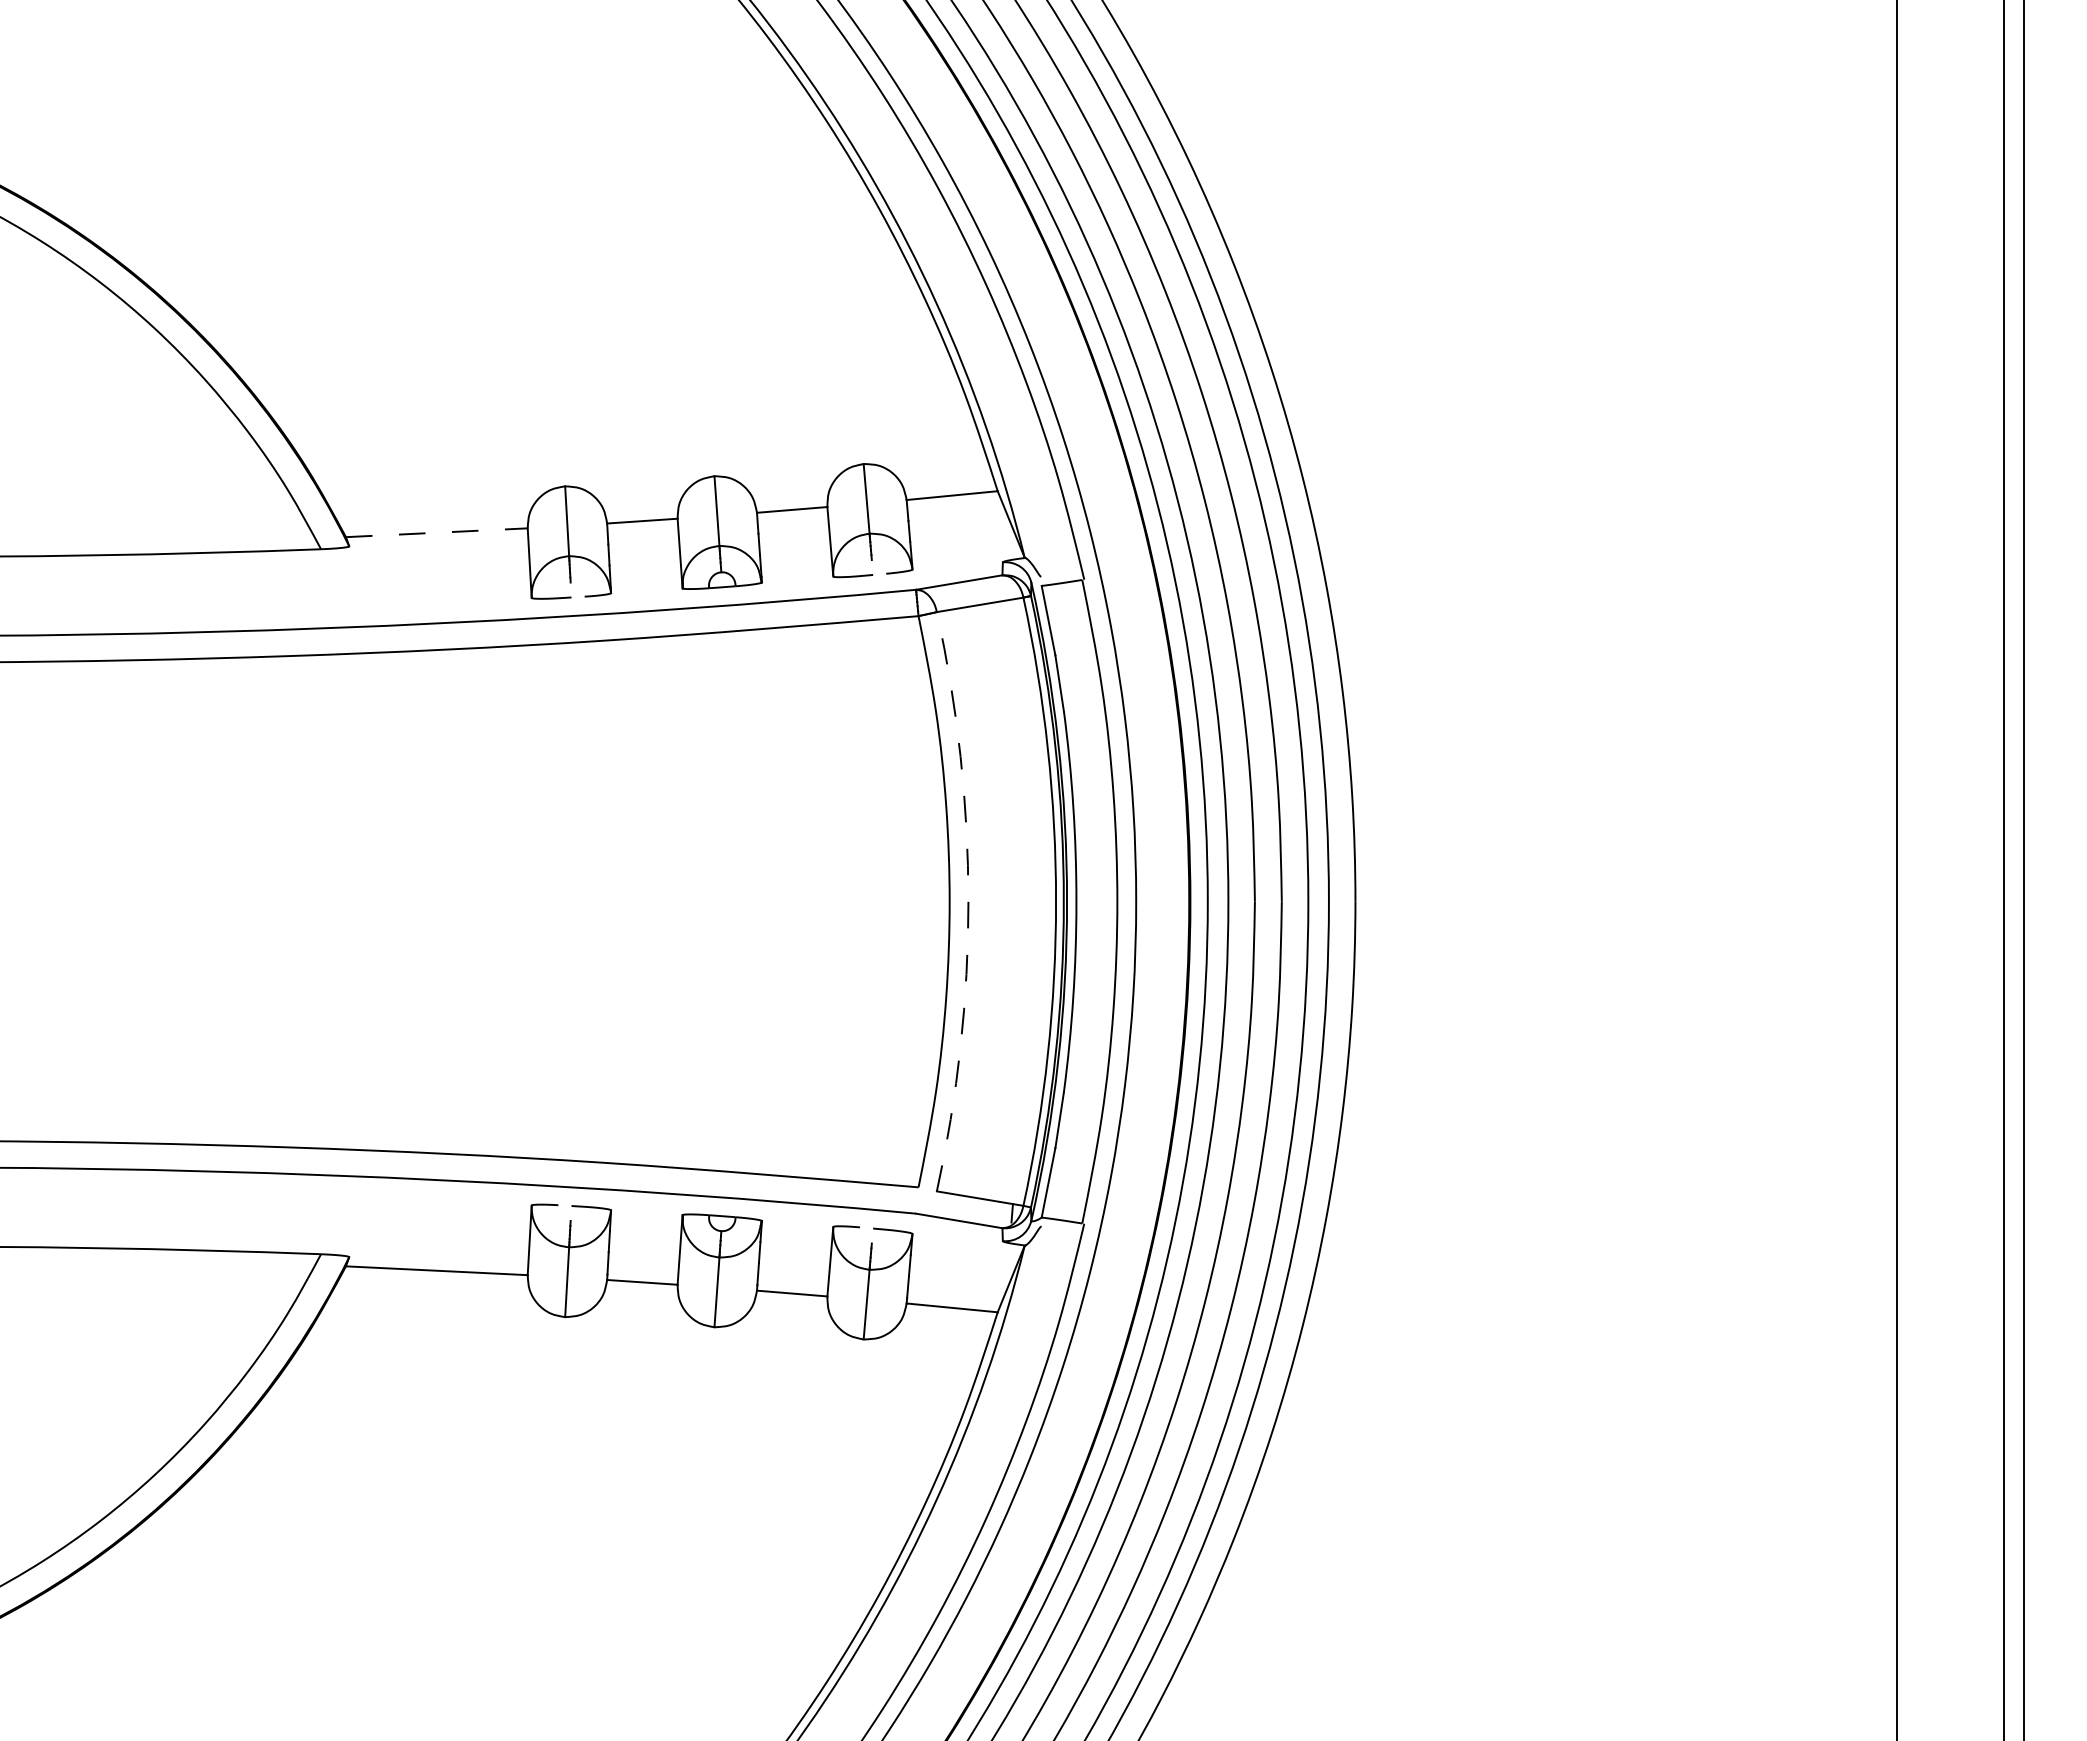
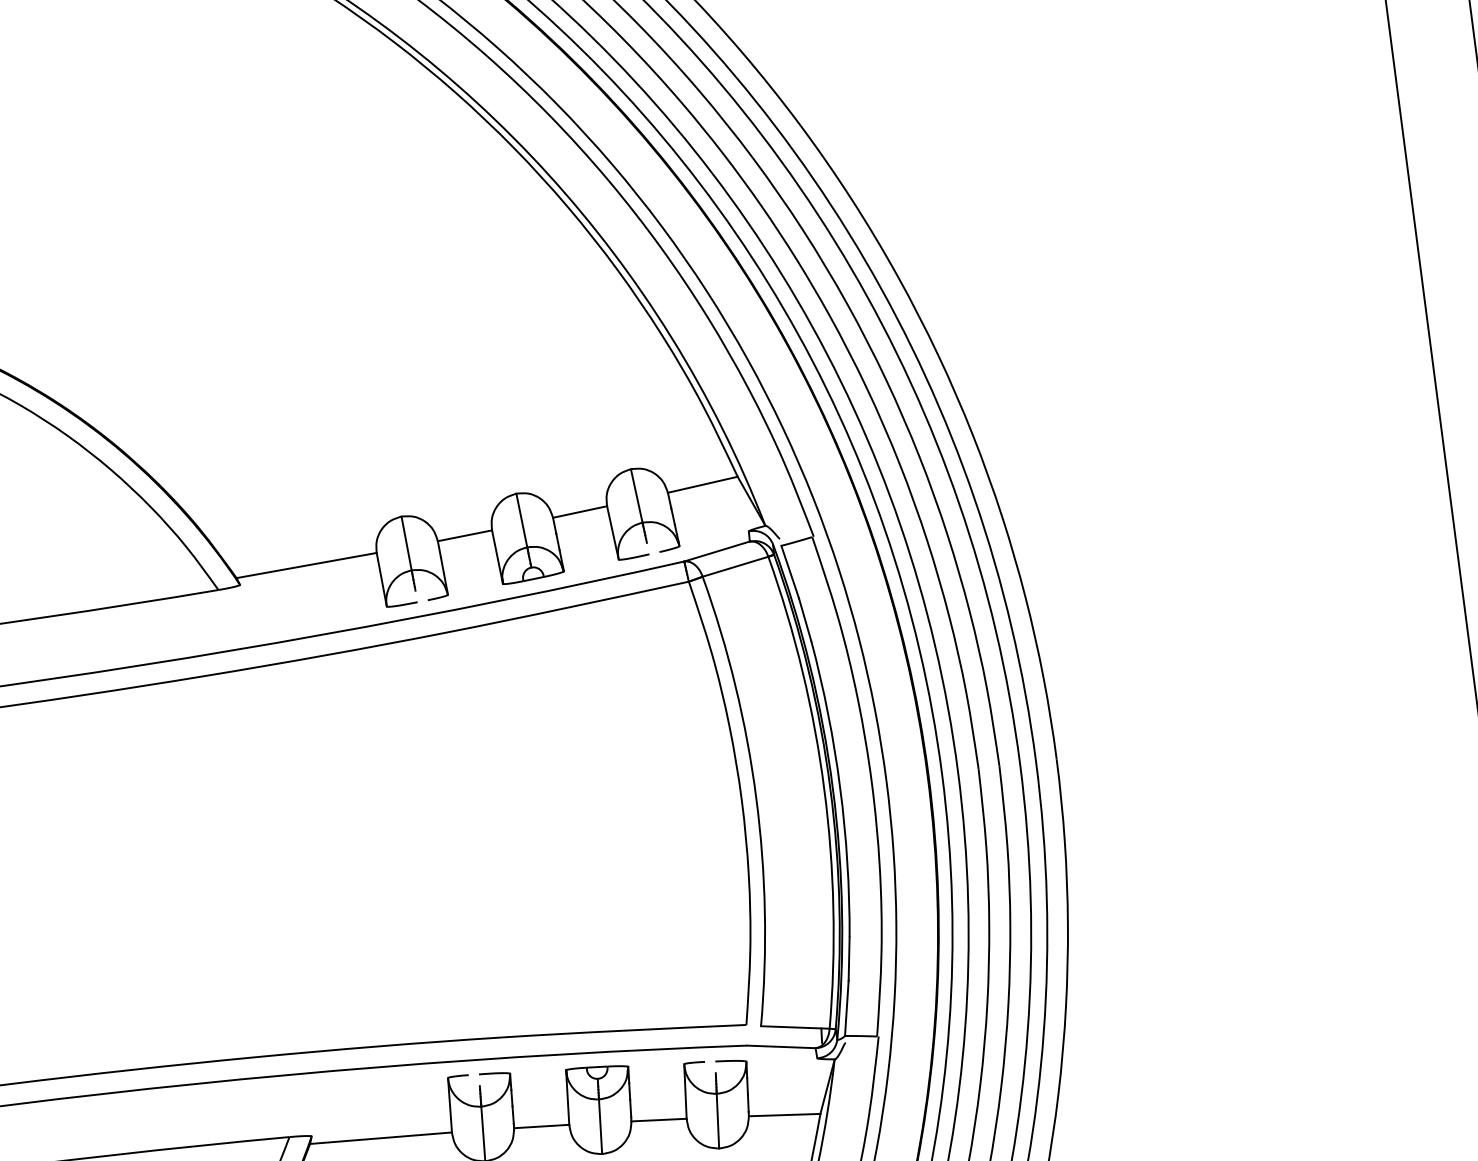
line: (436, 532) -> (306, 565), dashed -> solid
arc: (968, 901) -> (756, 798), dashed -> solid

